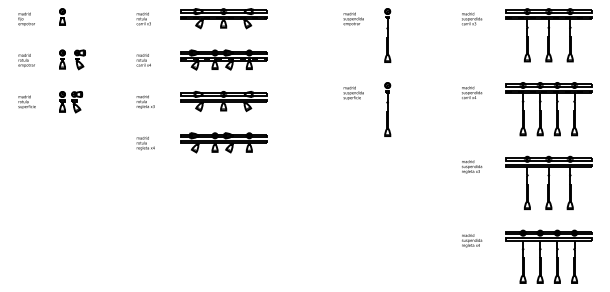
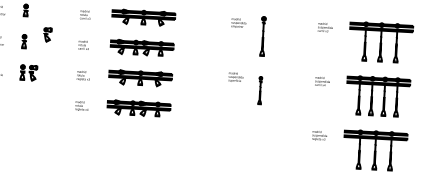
part: (79, 59) -> (47, 34), moved
part: (387, 109) -> (260, 90), size x0.7

